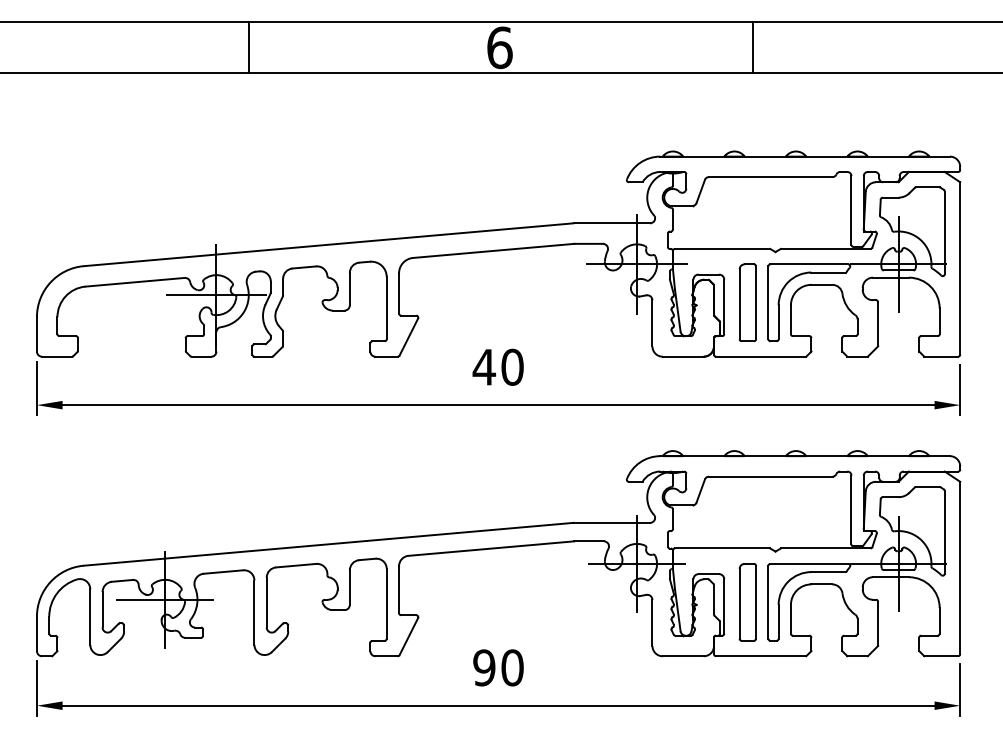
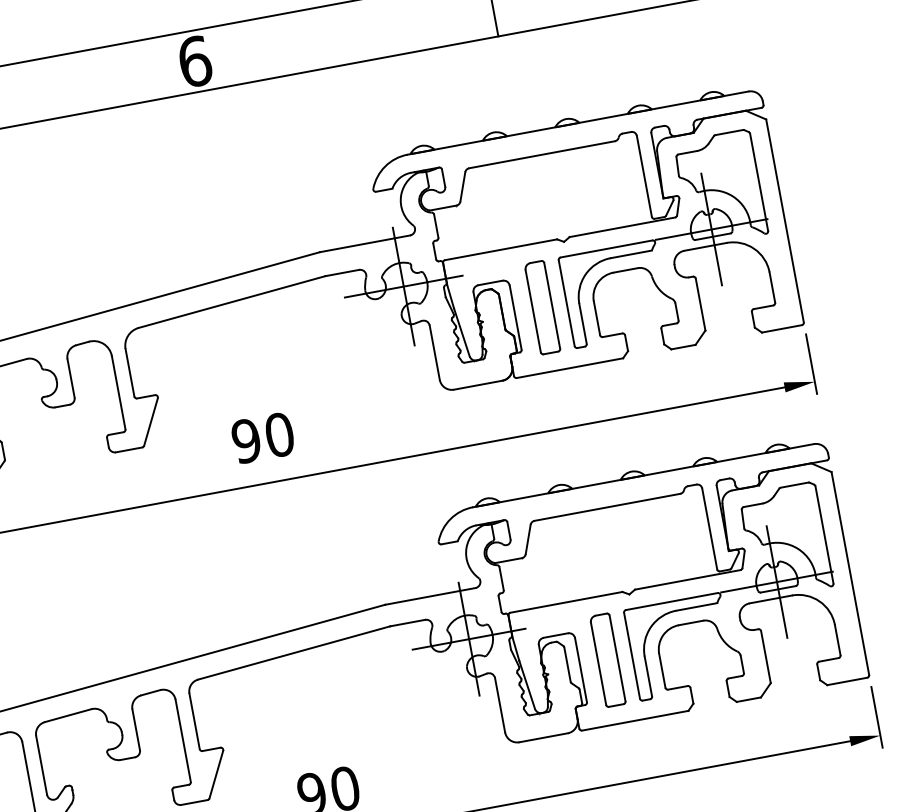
text: (484, 366) -> (246, 440), 40 -> 90

